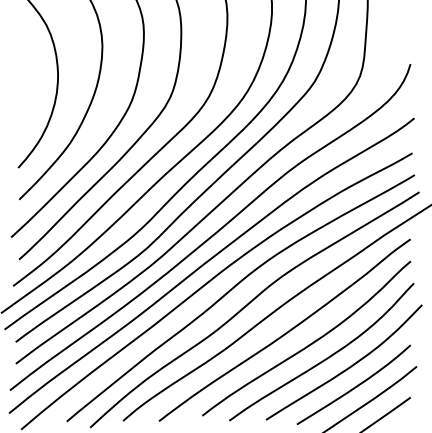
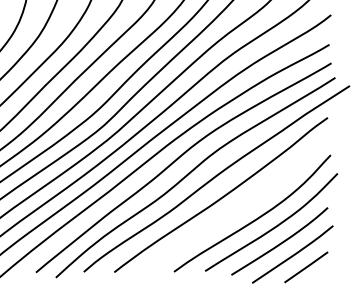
curve: (308, 344) -> (241, 207), removed

